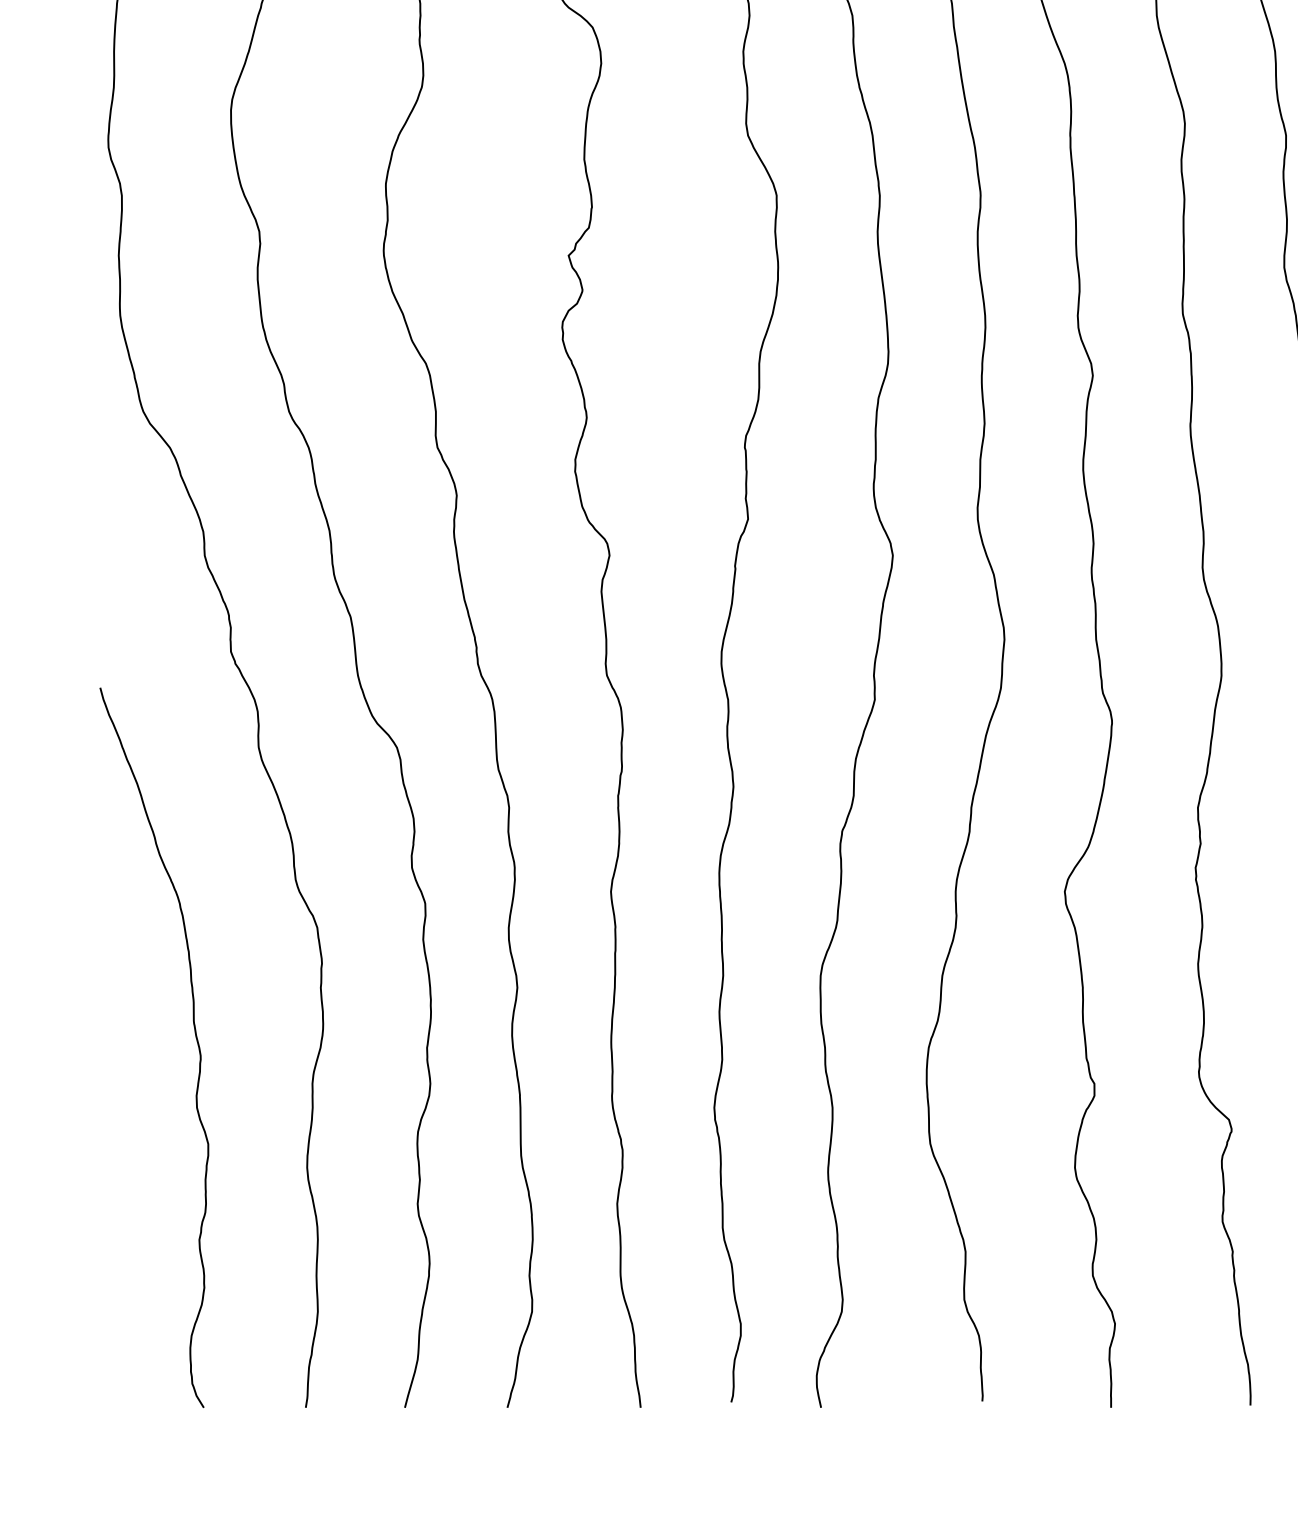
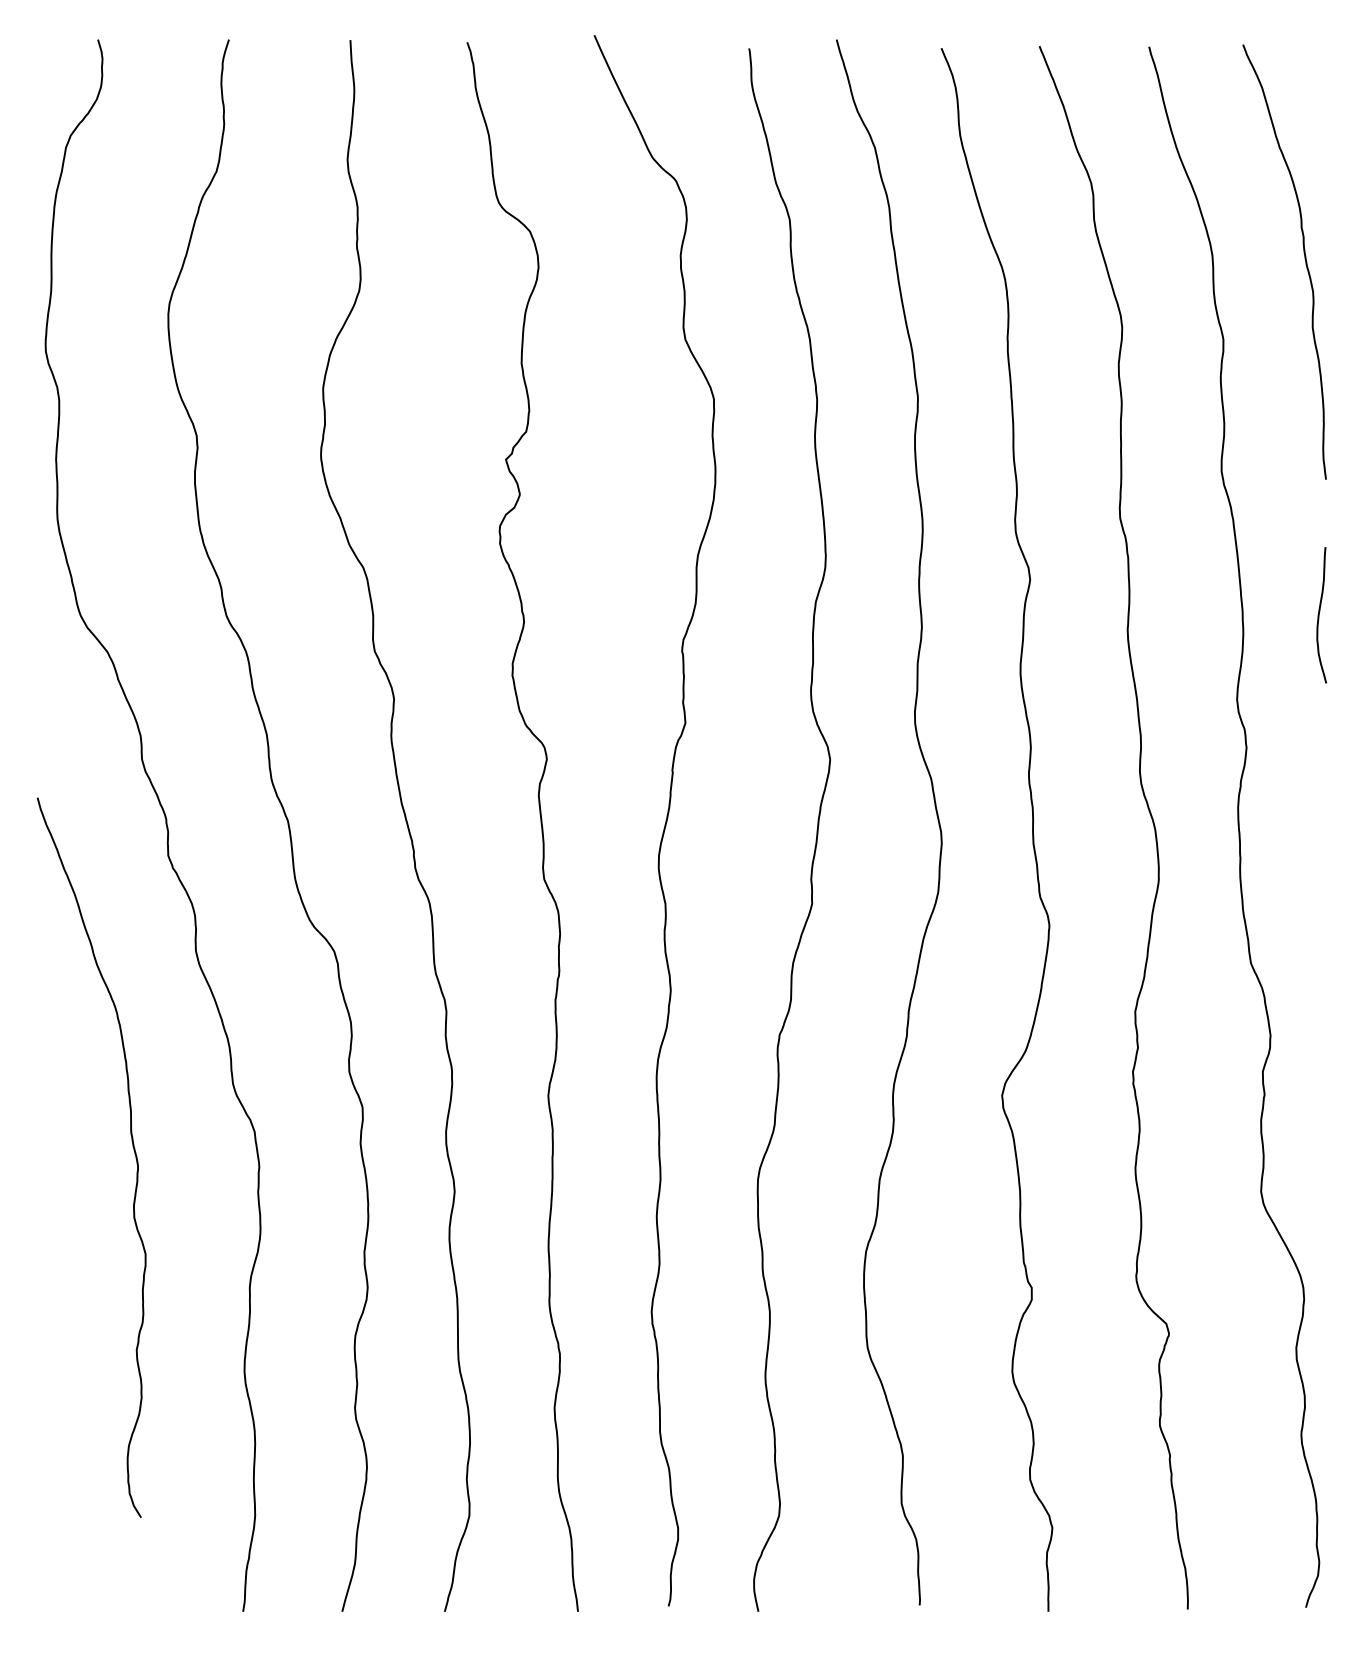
curve: (195, 1036) -> (132, 1146), moved

